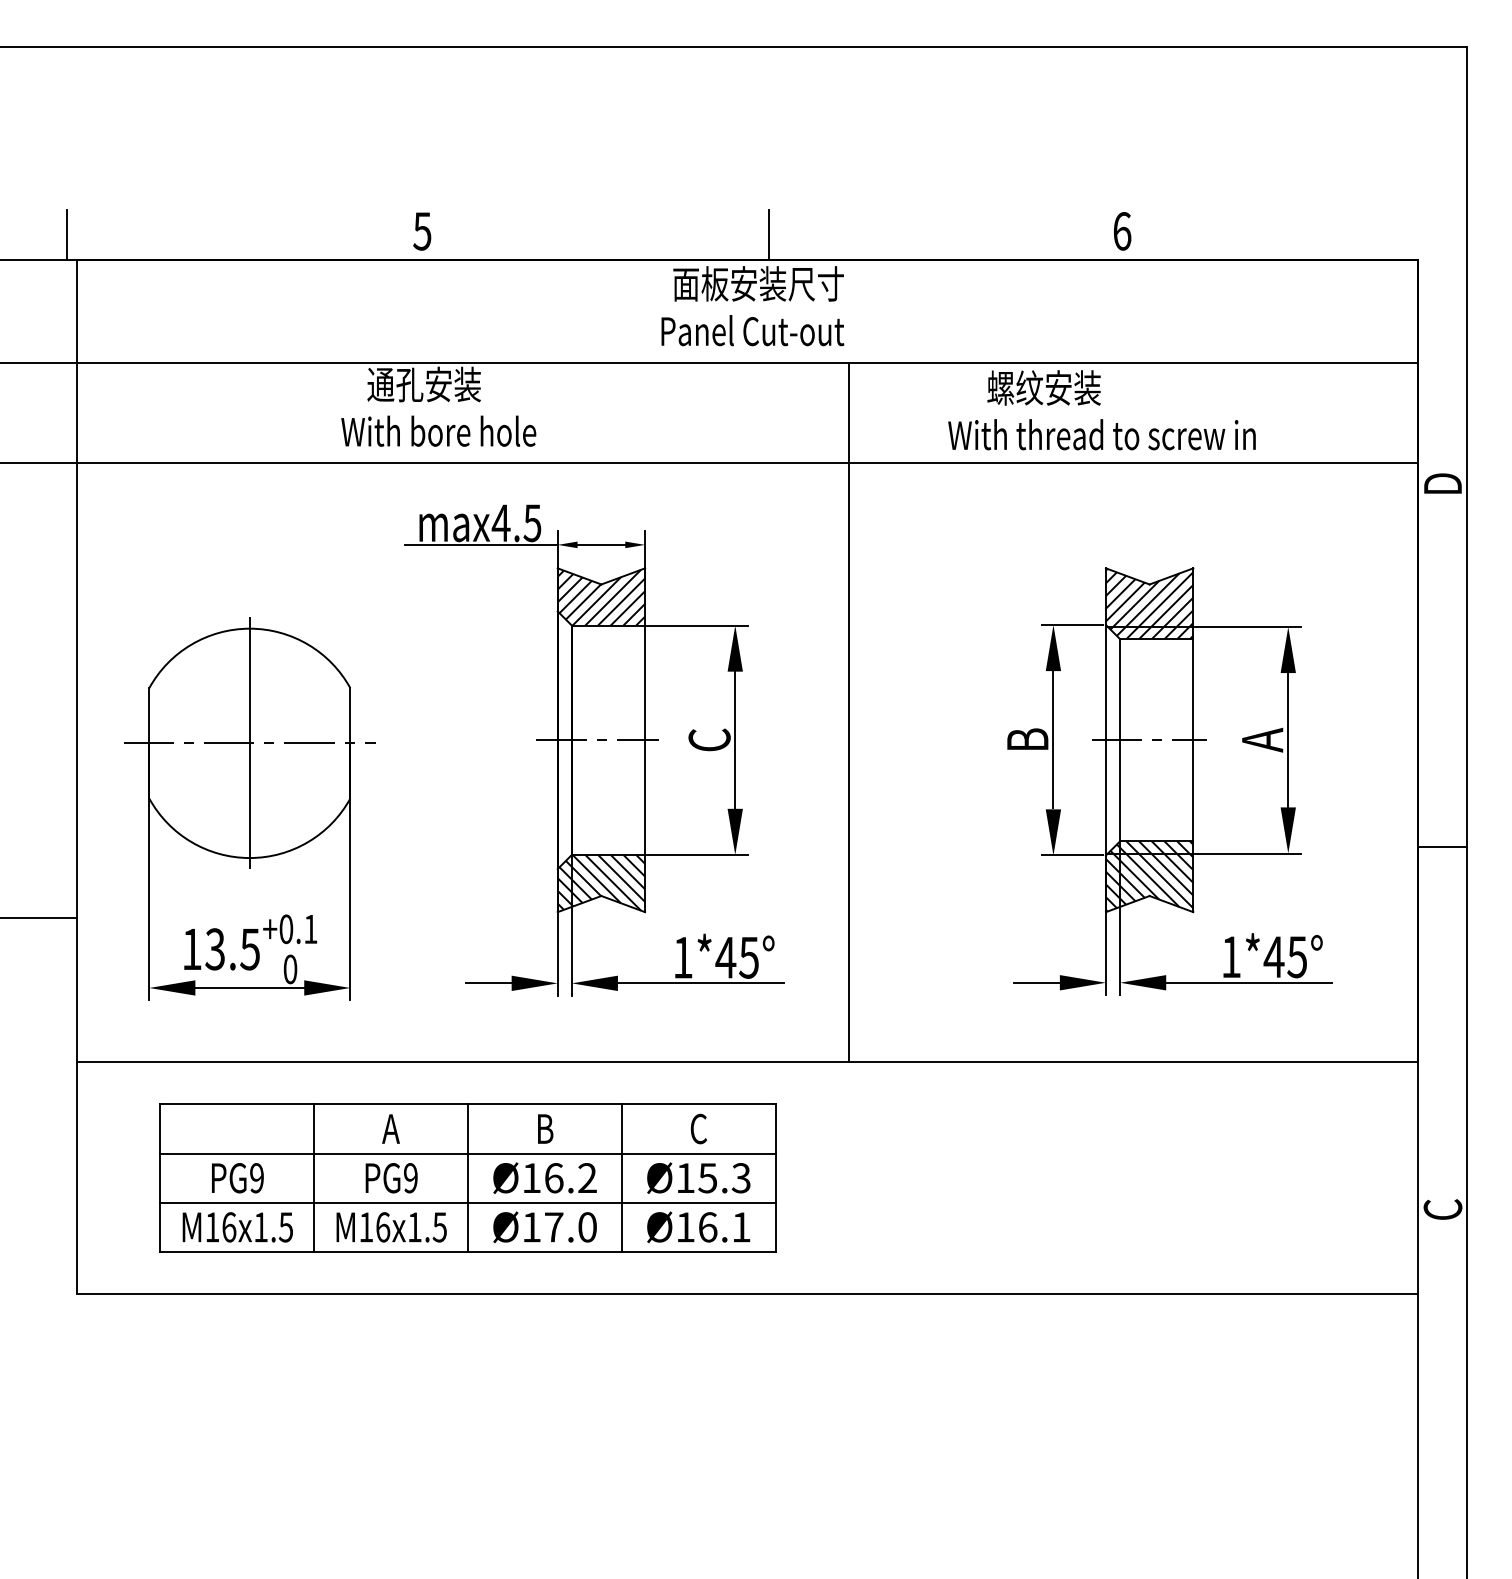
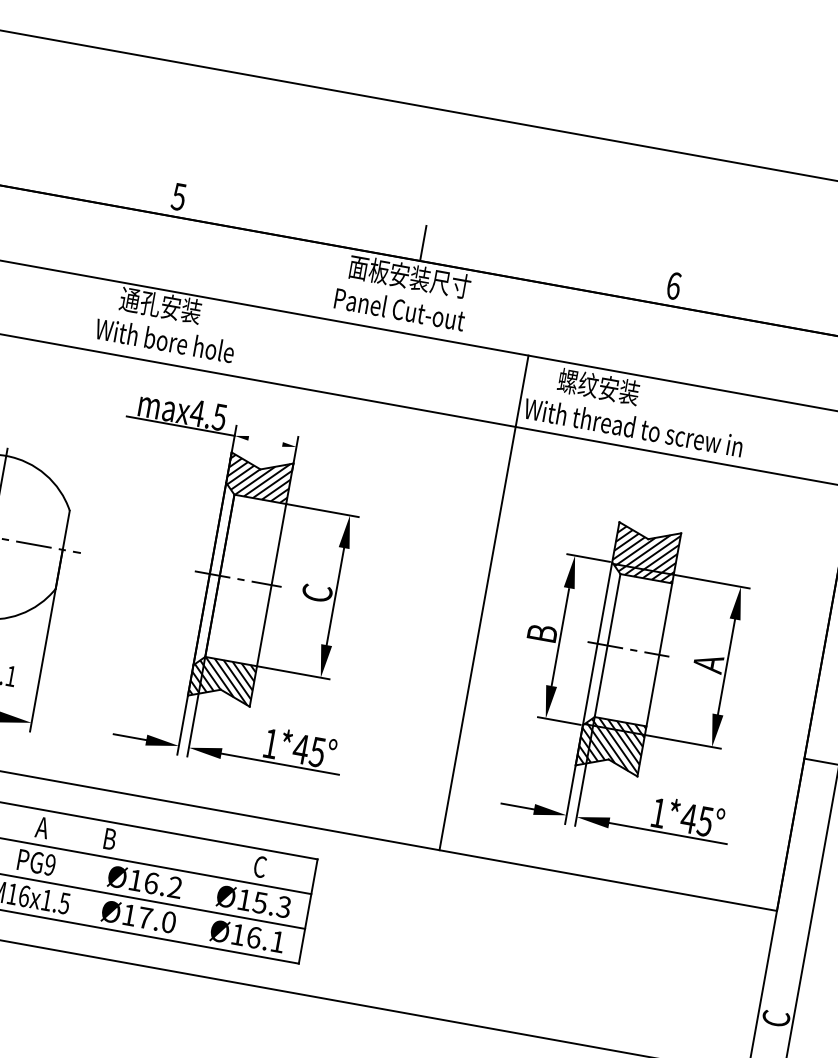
line: (601, 544) -> (265, 441), removed
line: (849, 711) -> (484, 602), moved
text: (545, 1128) -> (110, 838), moved
line: (467, 1177) -> (90, 871), removed
line: (621, 1177) -> (199, 891), removed

